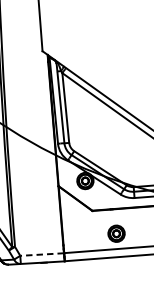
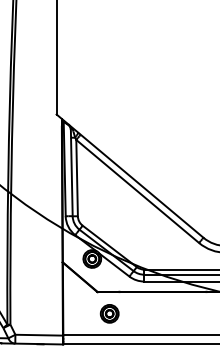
part: (116, 233) -> (109, 313), moved
line: (42, 254) -> (39, 335), dashed -> solid

